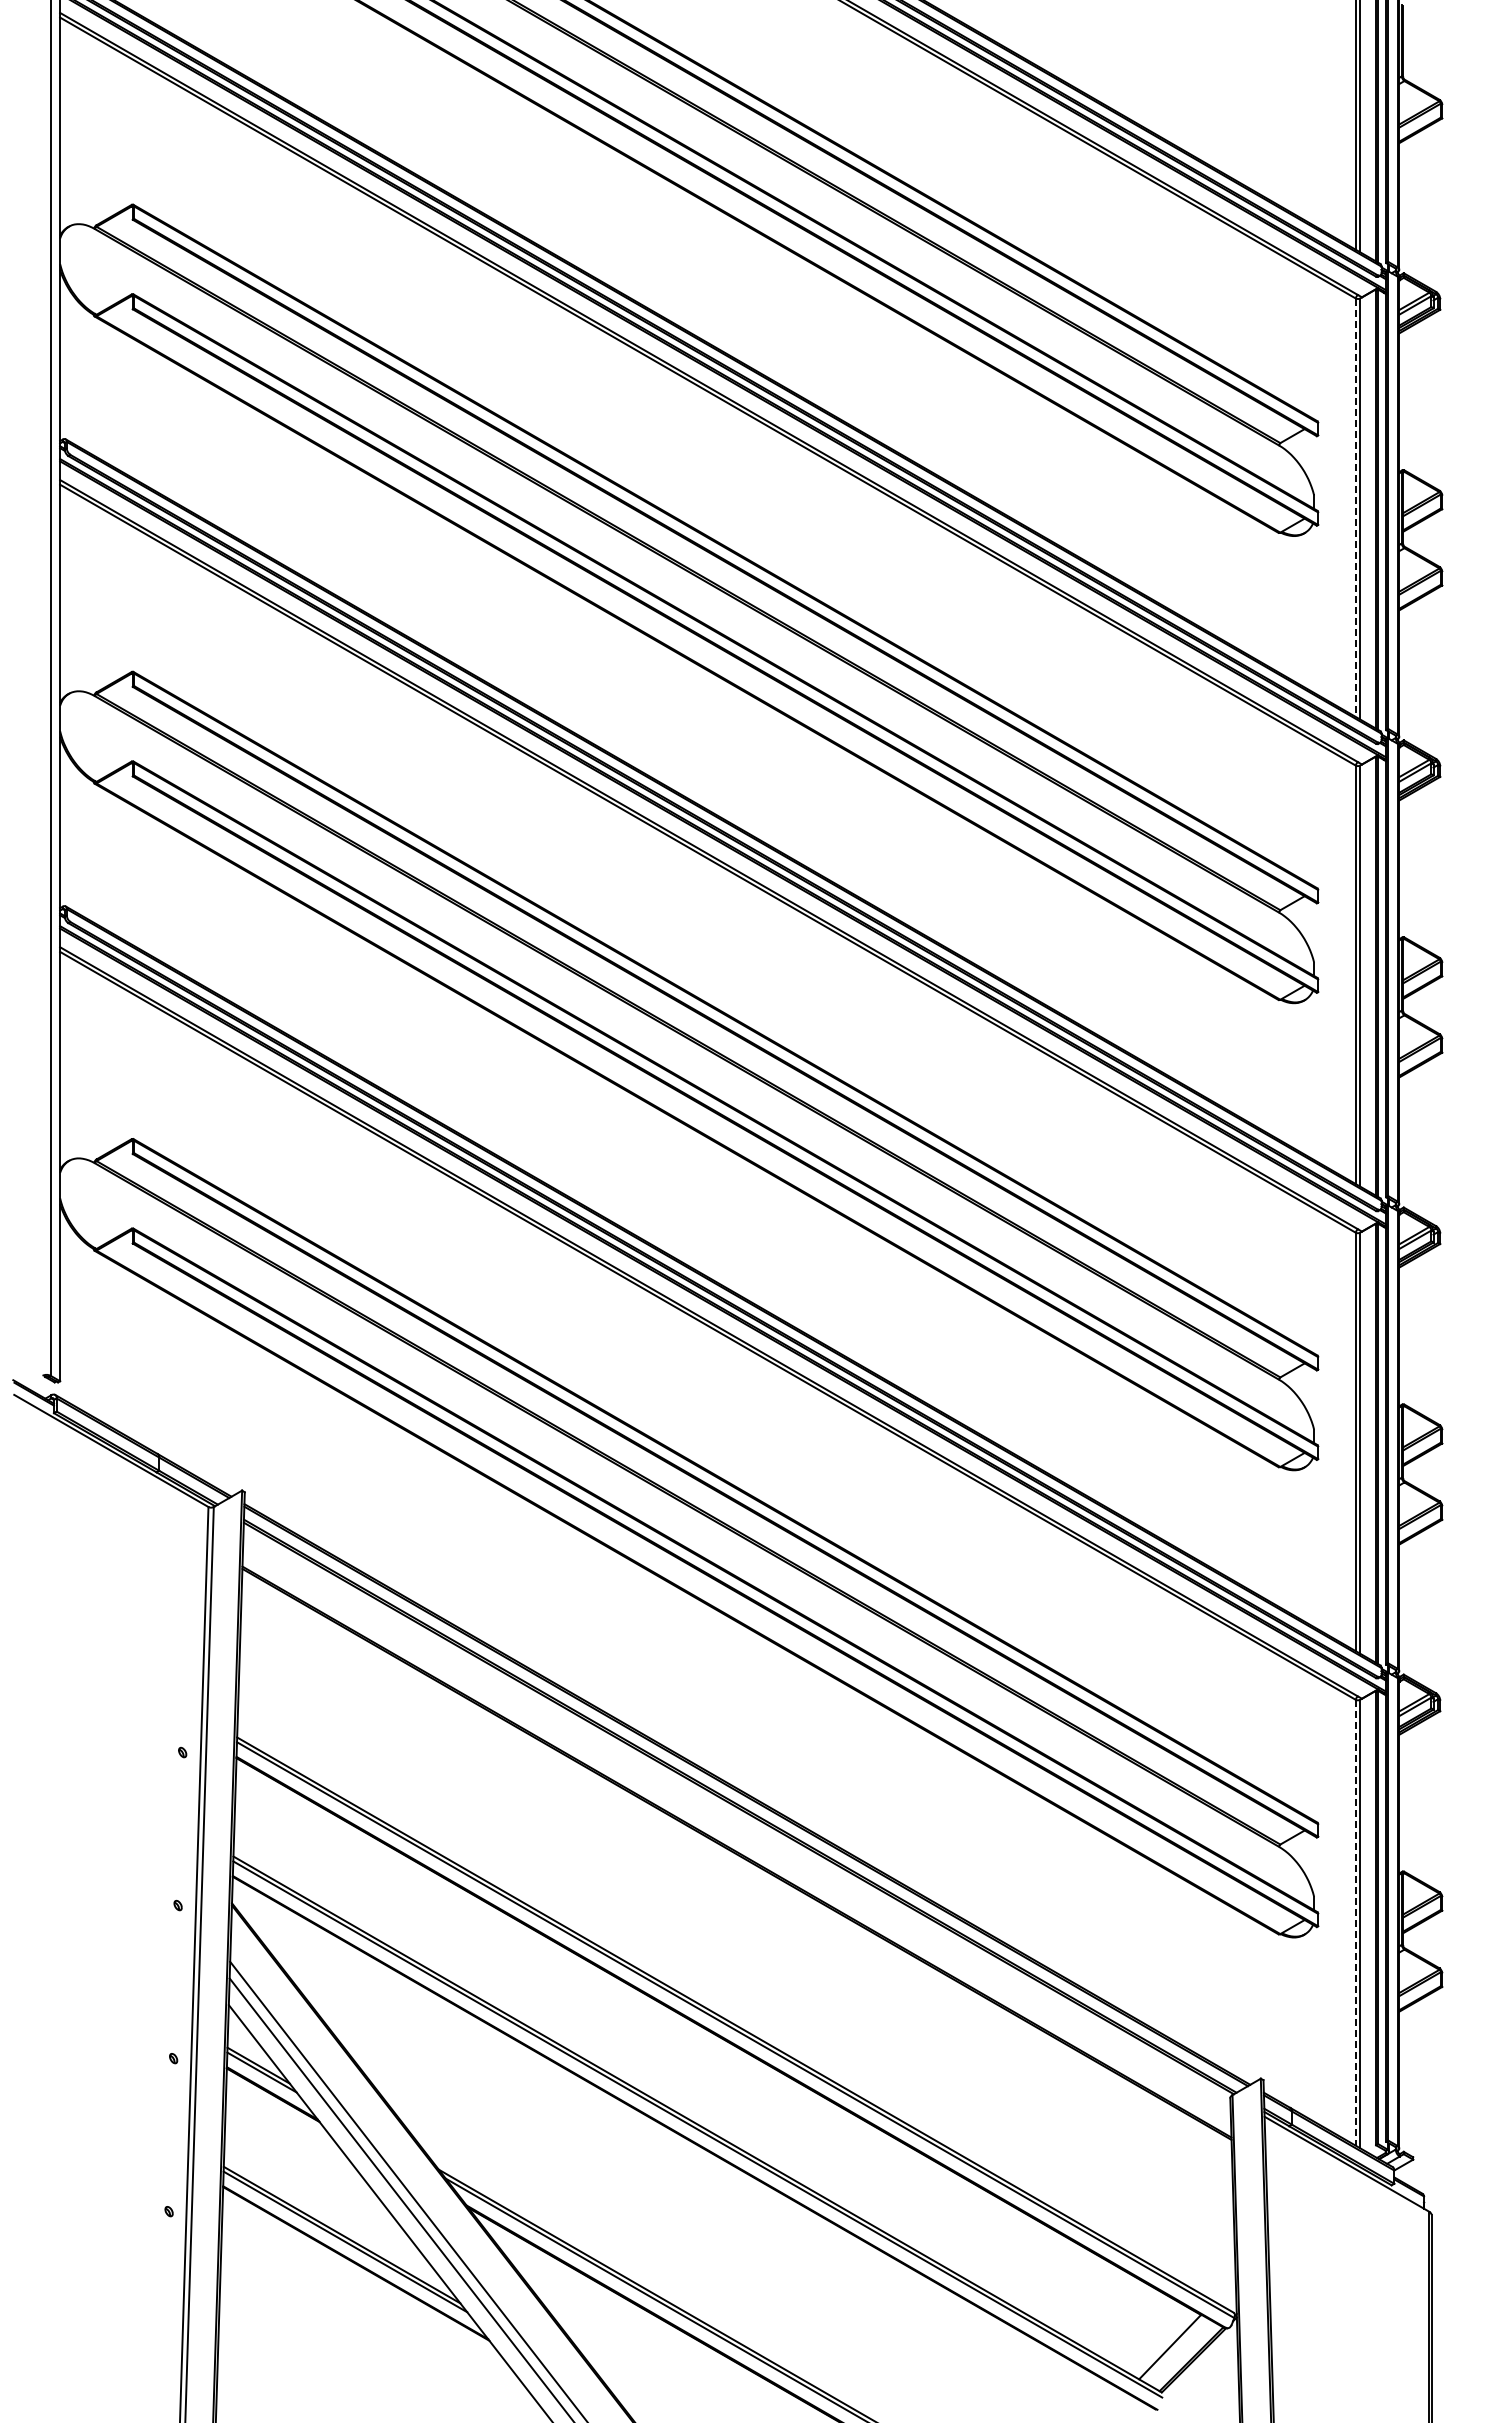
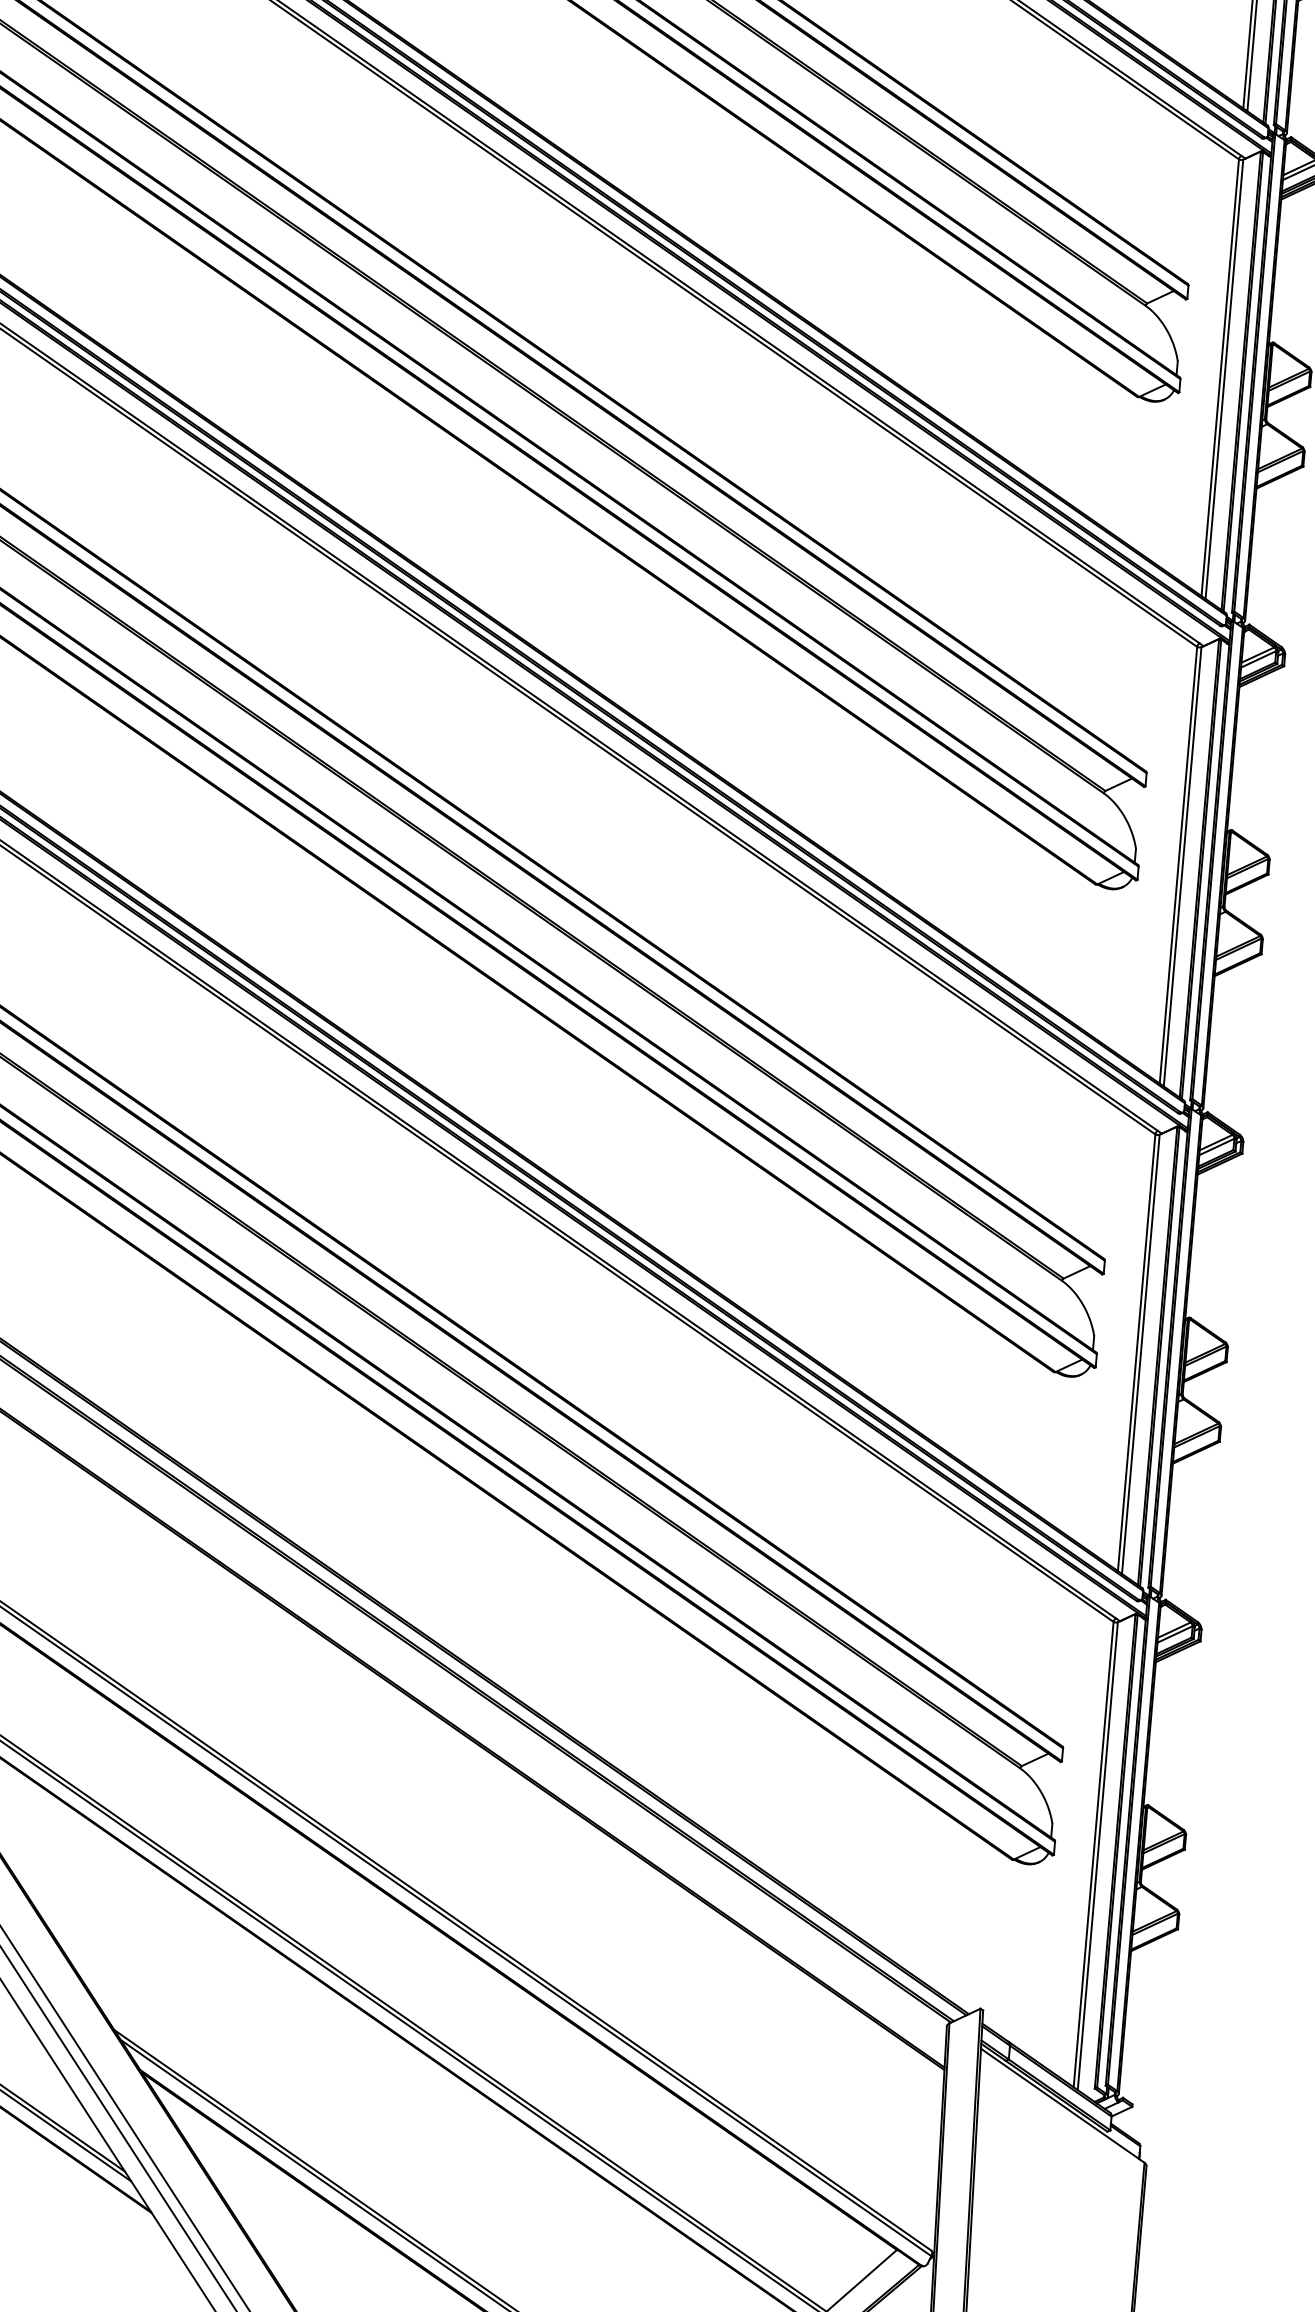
line: (1355, 508) -> (1219, 378), dashed -> solid
line: (1355, 1922) -> (1093, 1854), dashed -> solid

